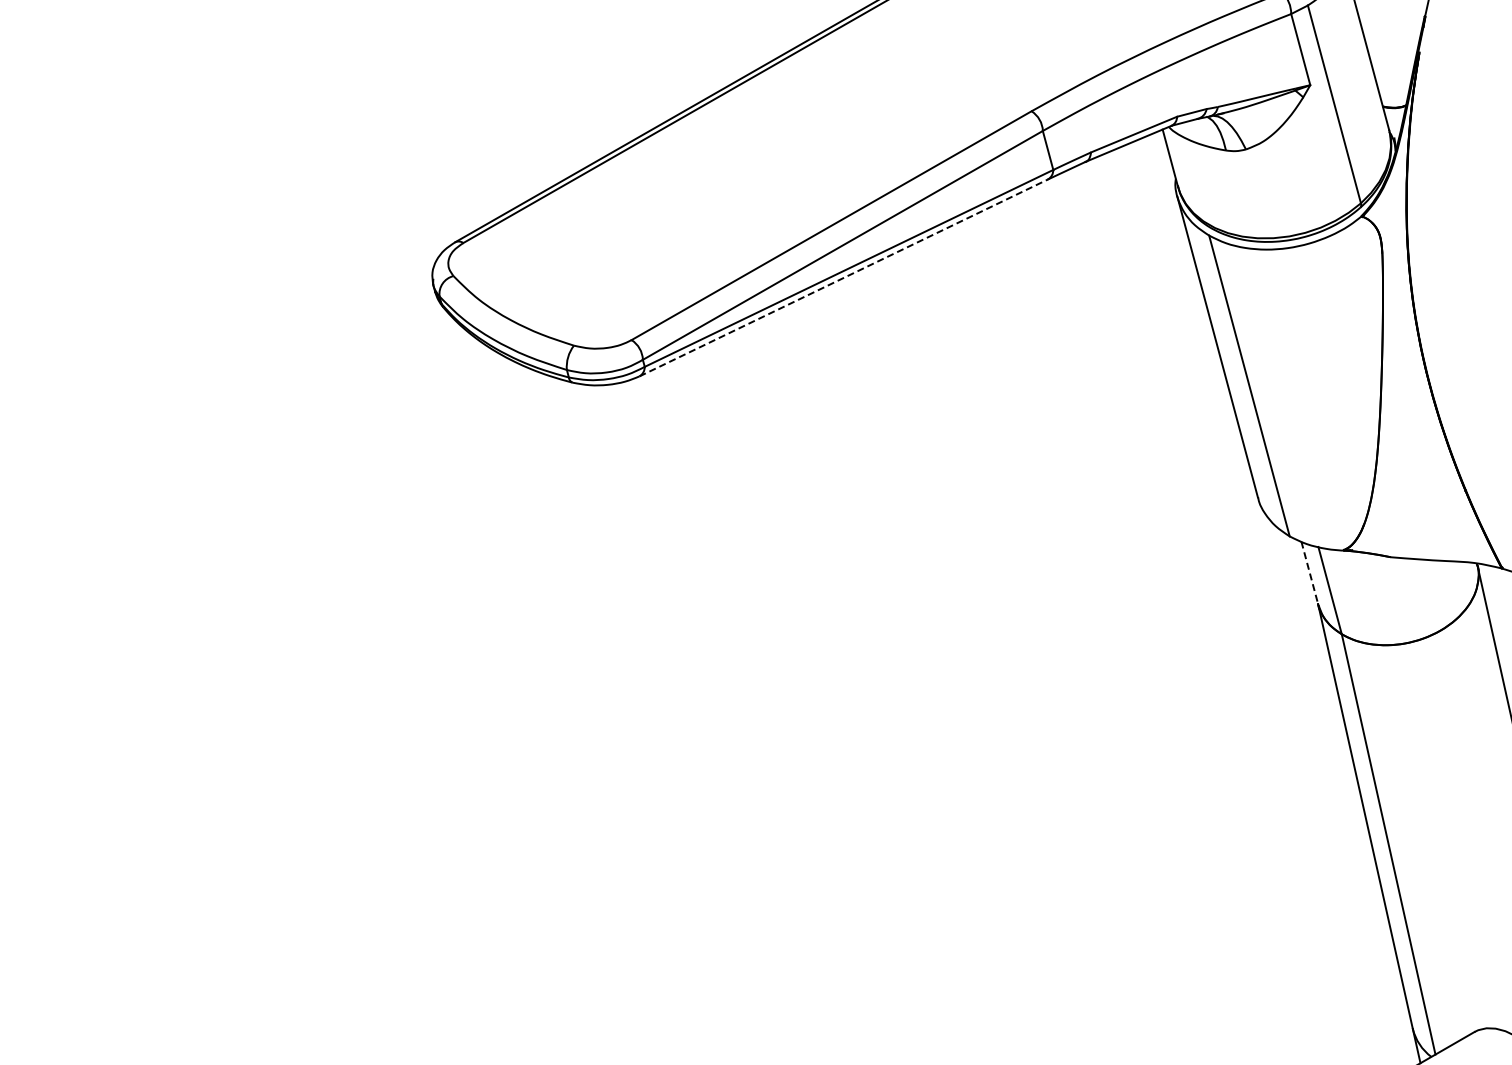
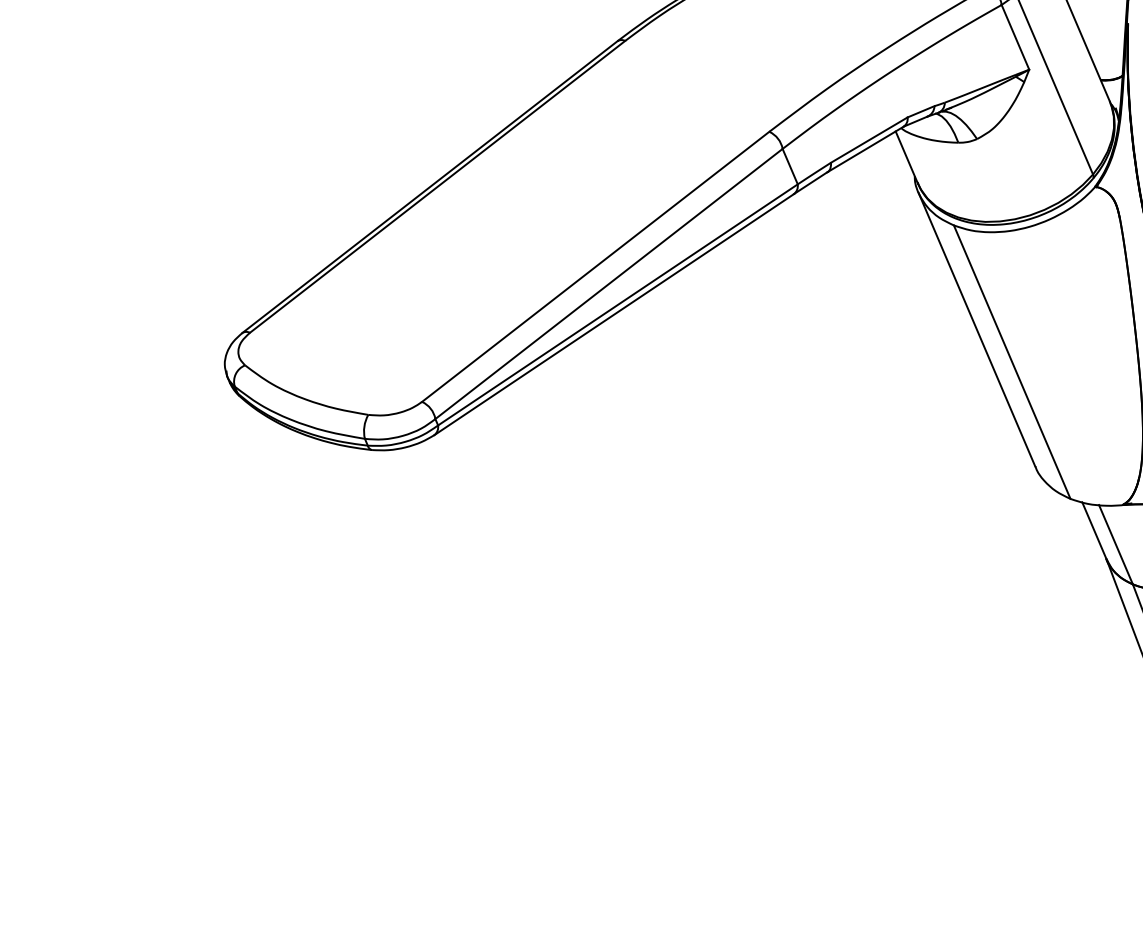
line: (843, 277) -> (613, 314), dashed -> solid
line: (1309, 573) -> (1094, 531), dashed -> solid

